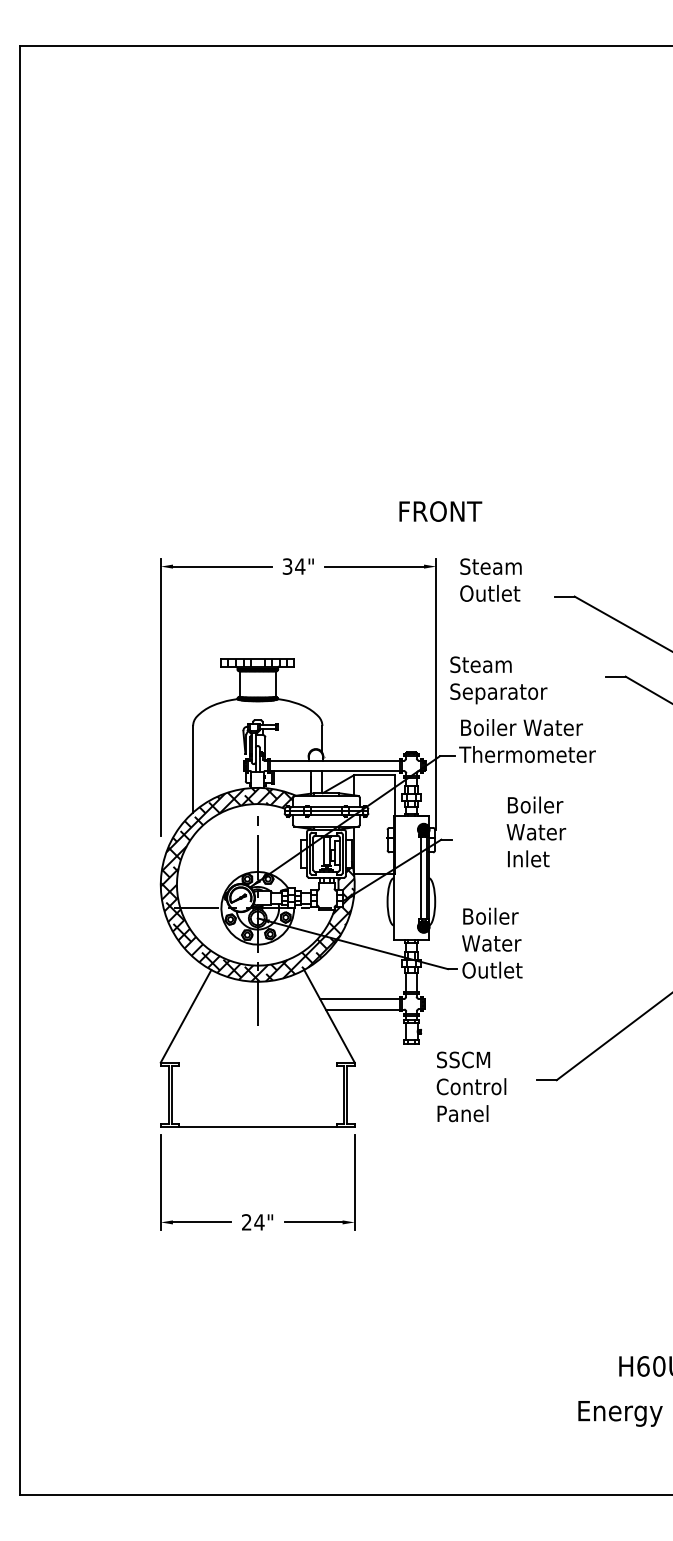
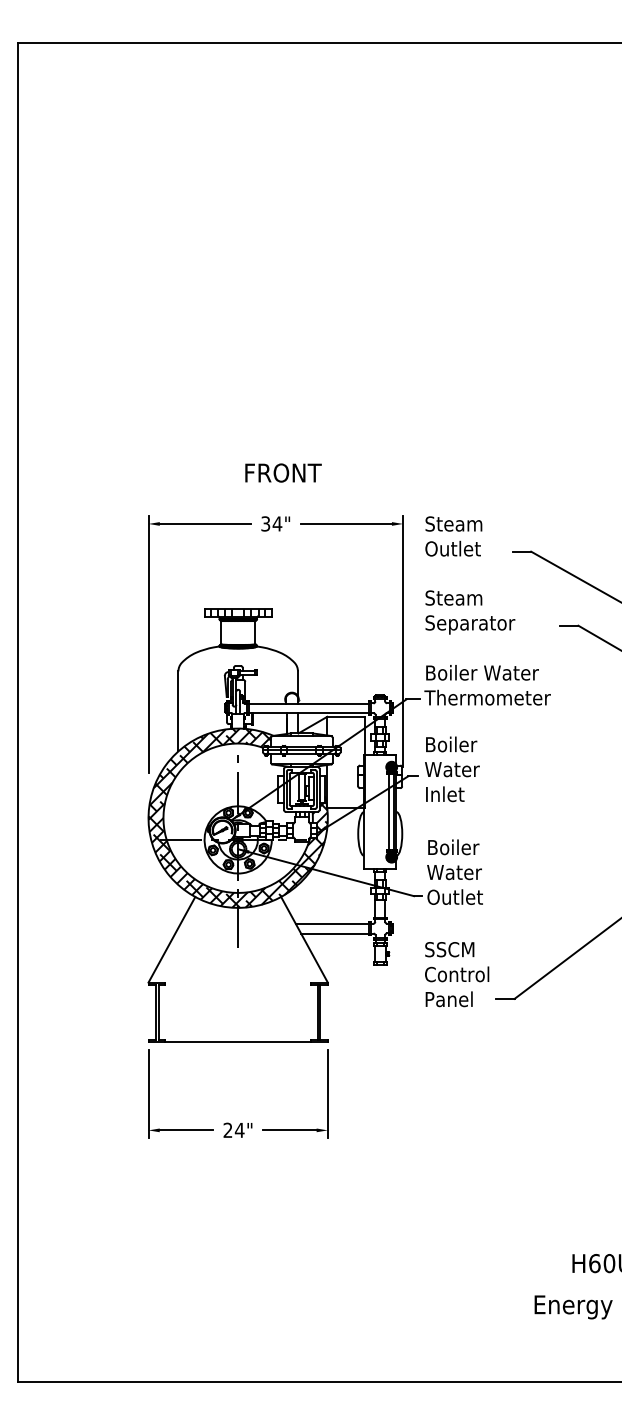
text: (440, 511) -> (283, 473), moved
text: (498, 680) -> (470, 612), moved
text: (536, 831) -> (452, 768), moved
text: (471, 1086) -> (457, 974), moved

